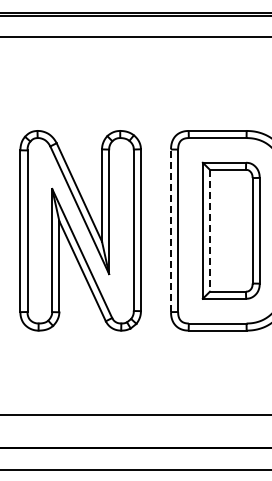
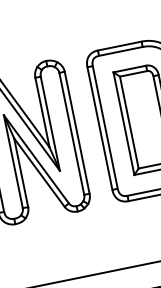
line: (171, 230) -> (100, 128), dashed -> solid
line: (209, 230) -> (128, 122), dashed -> solid

